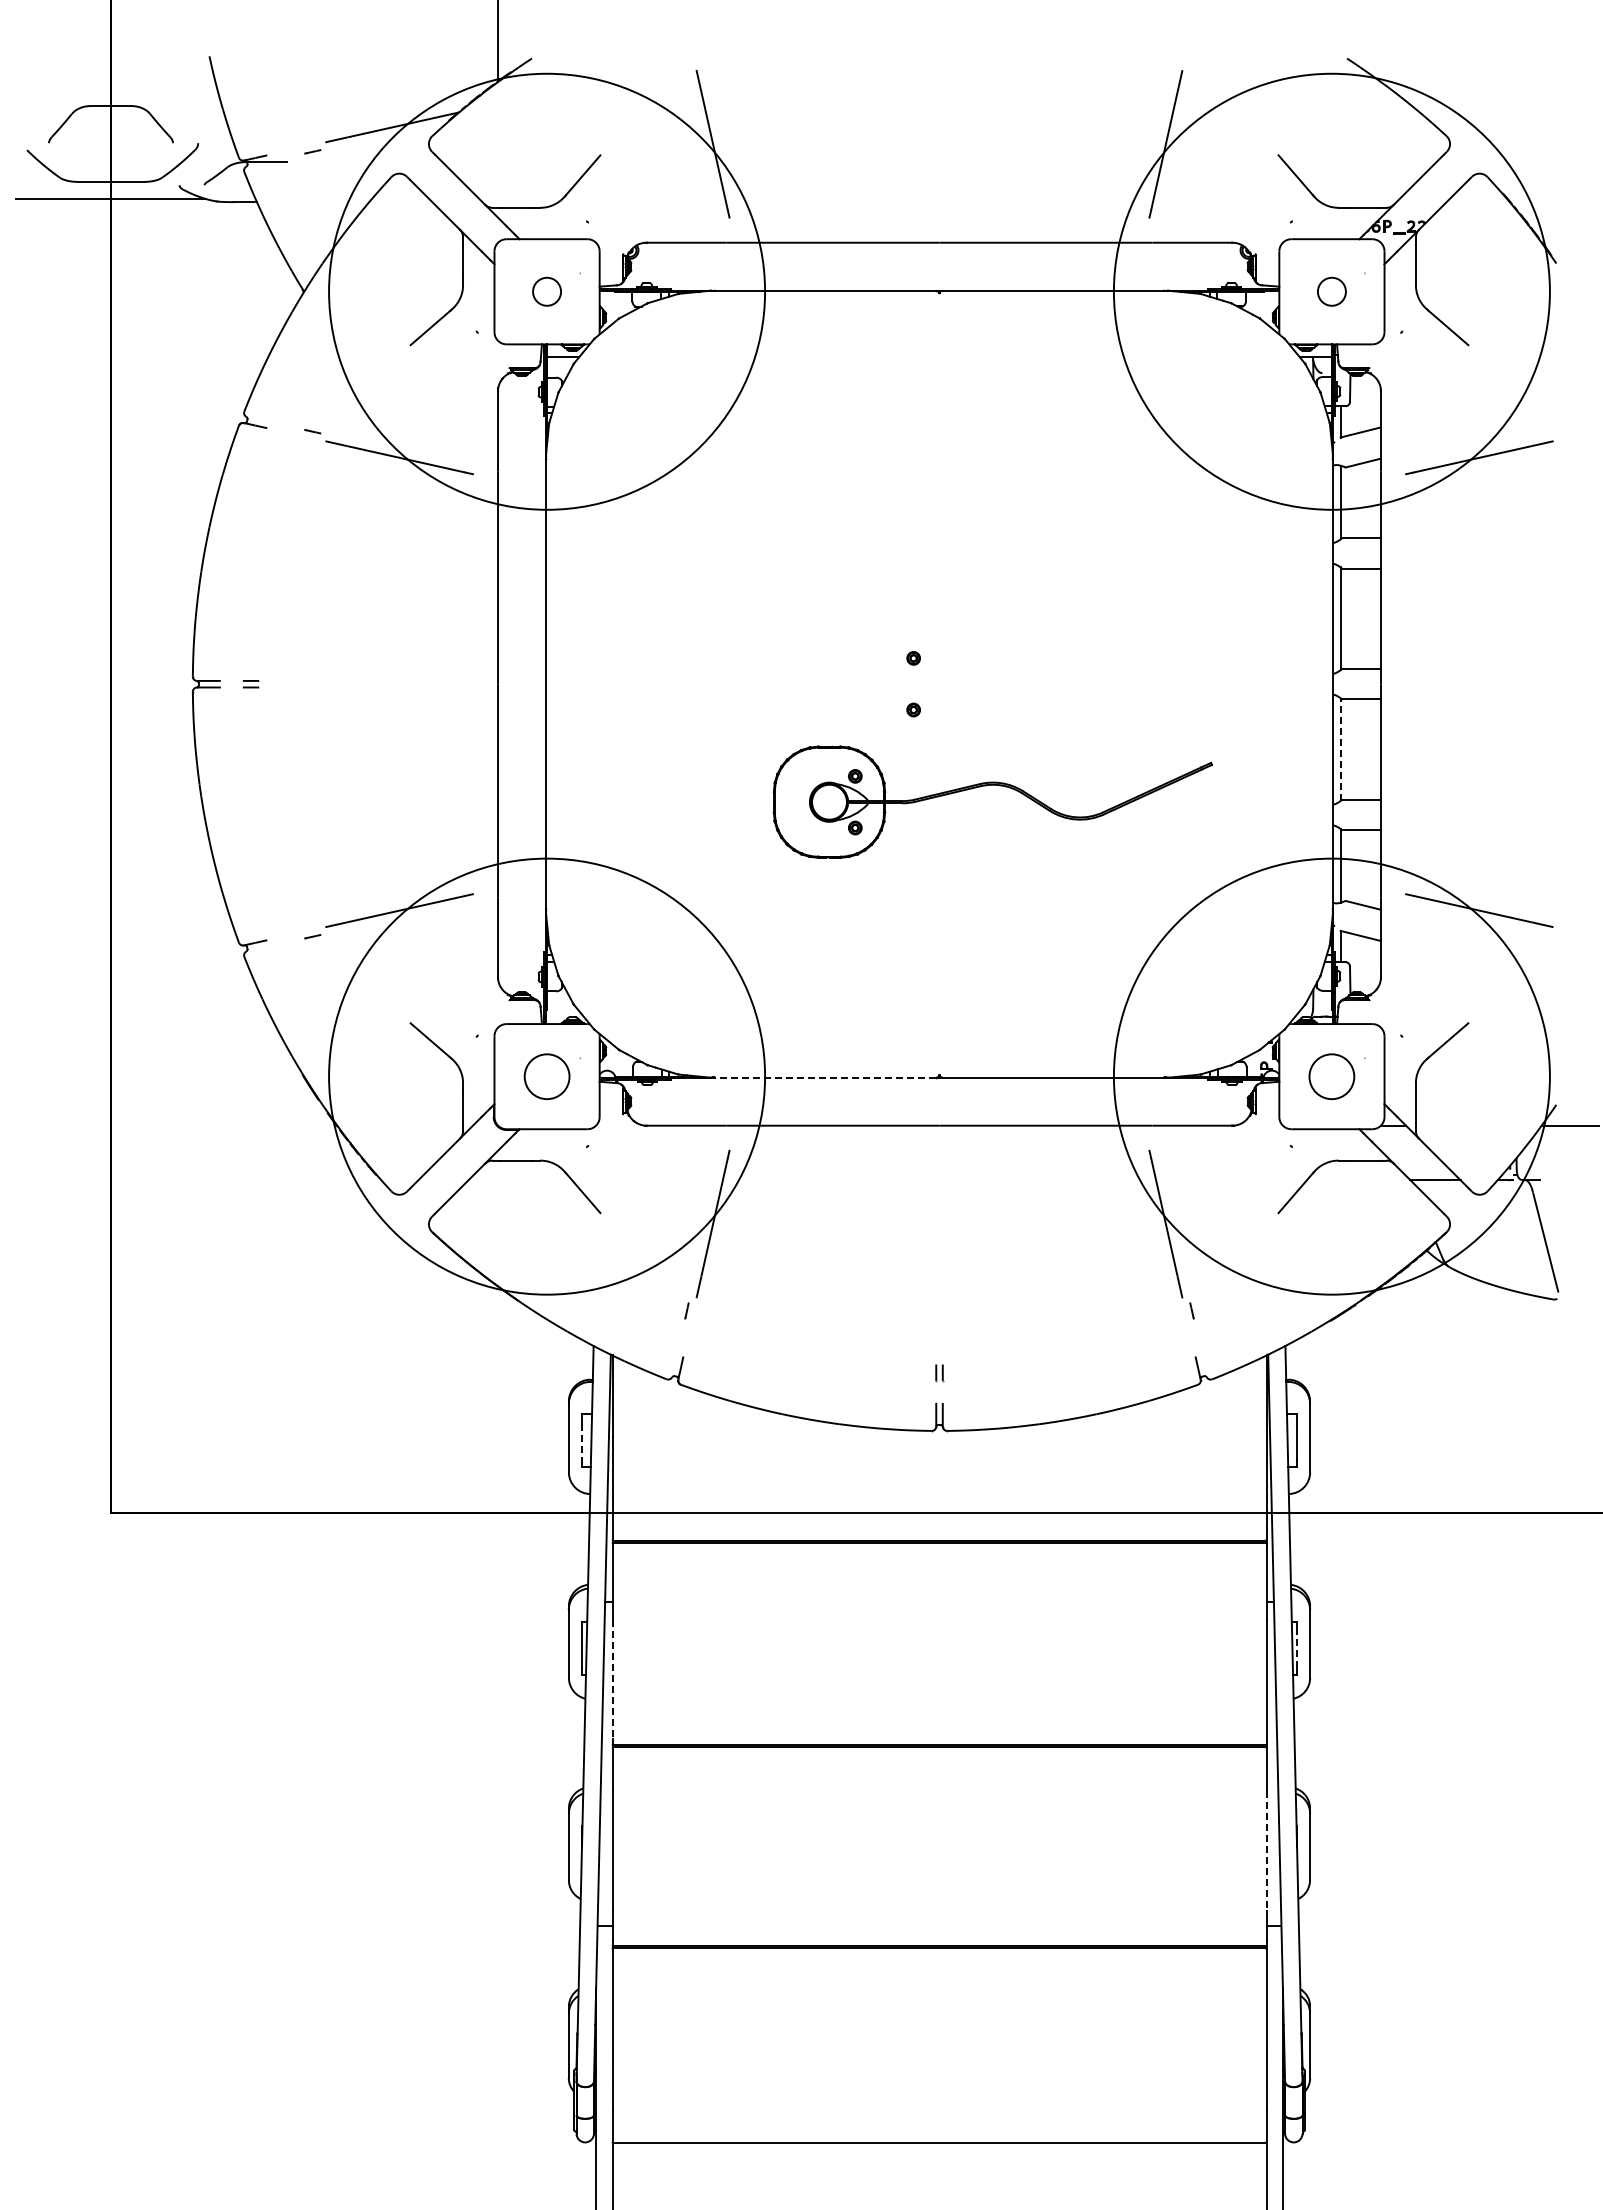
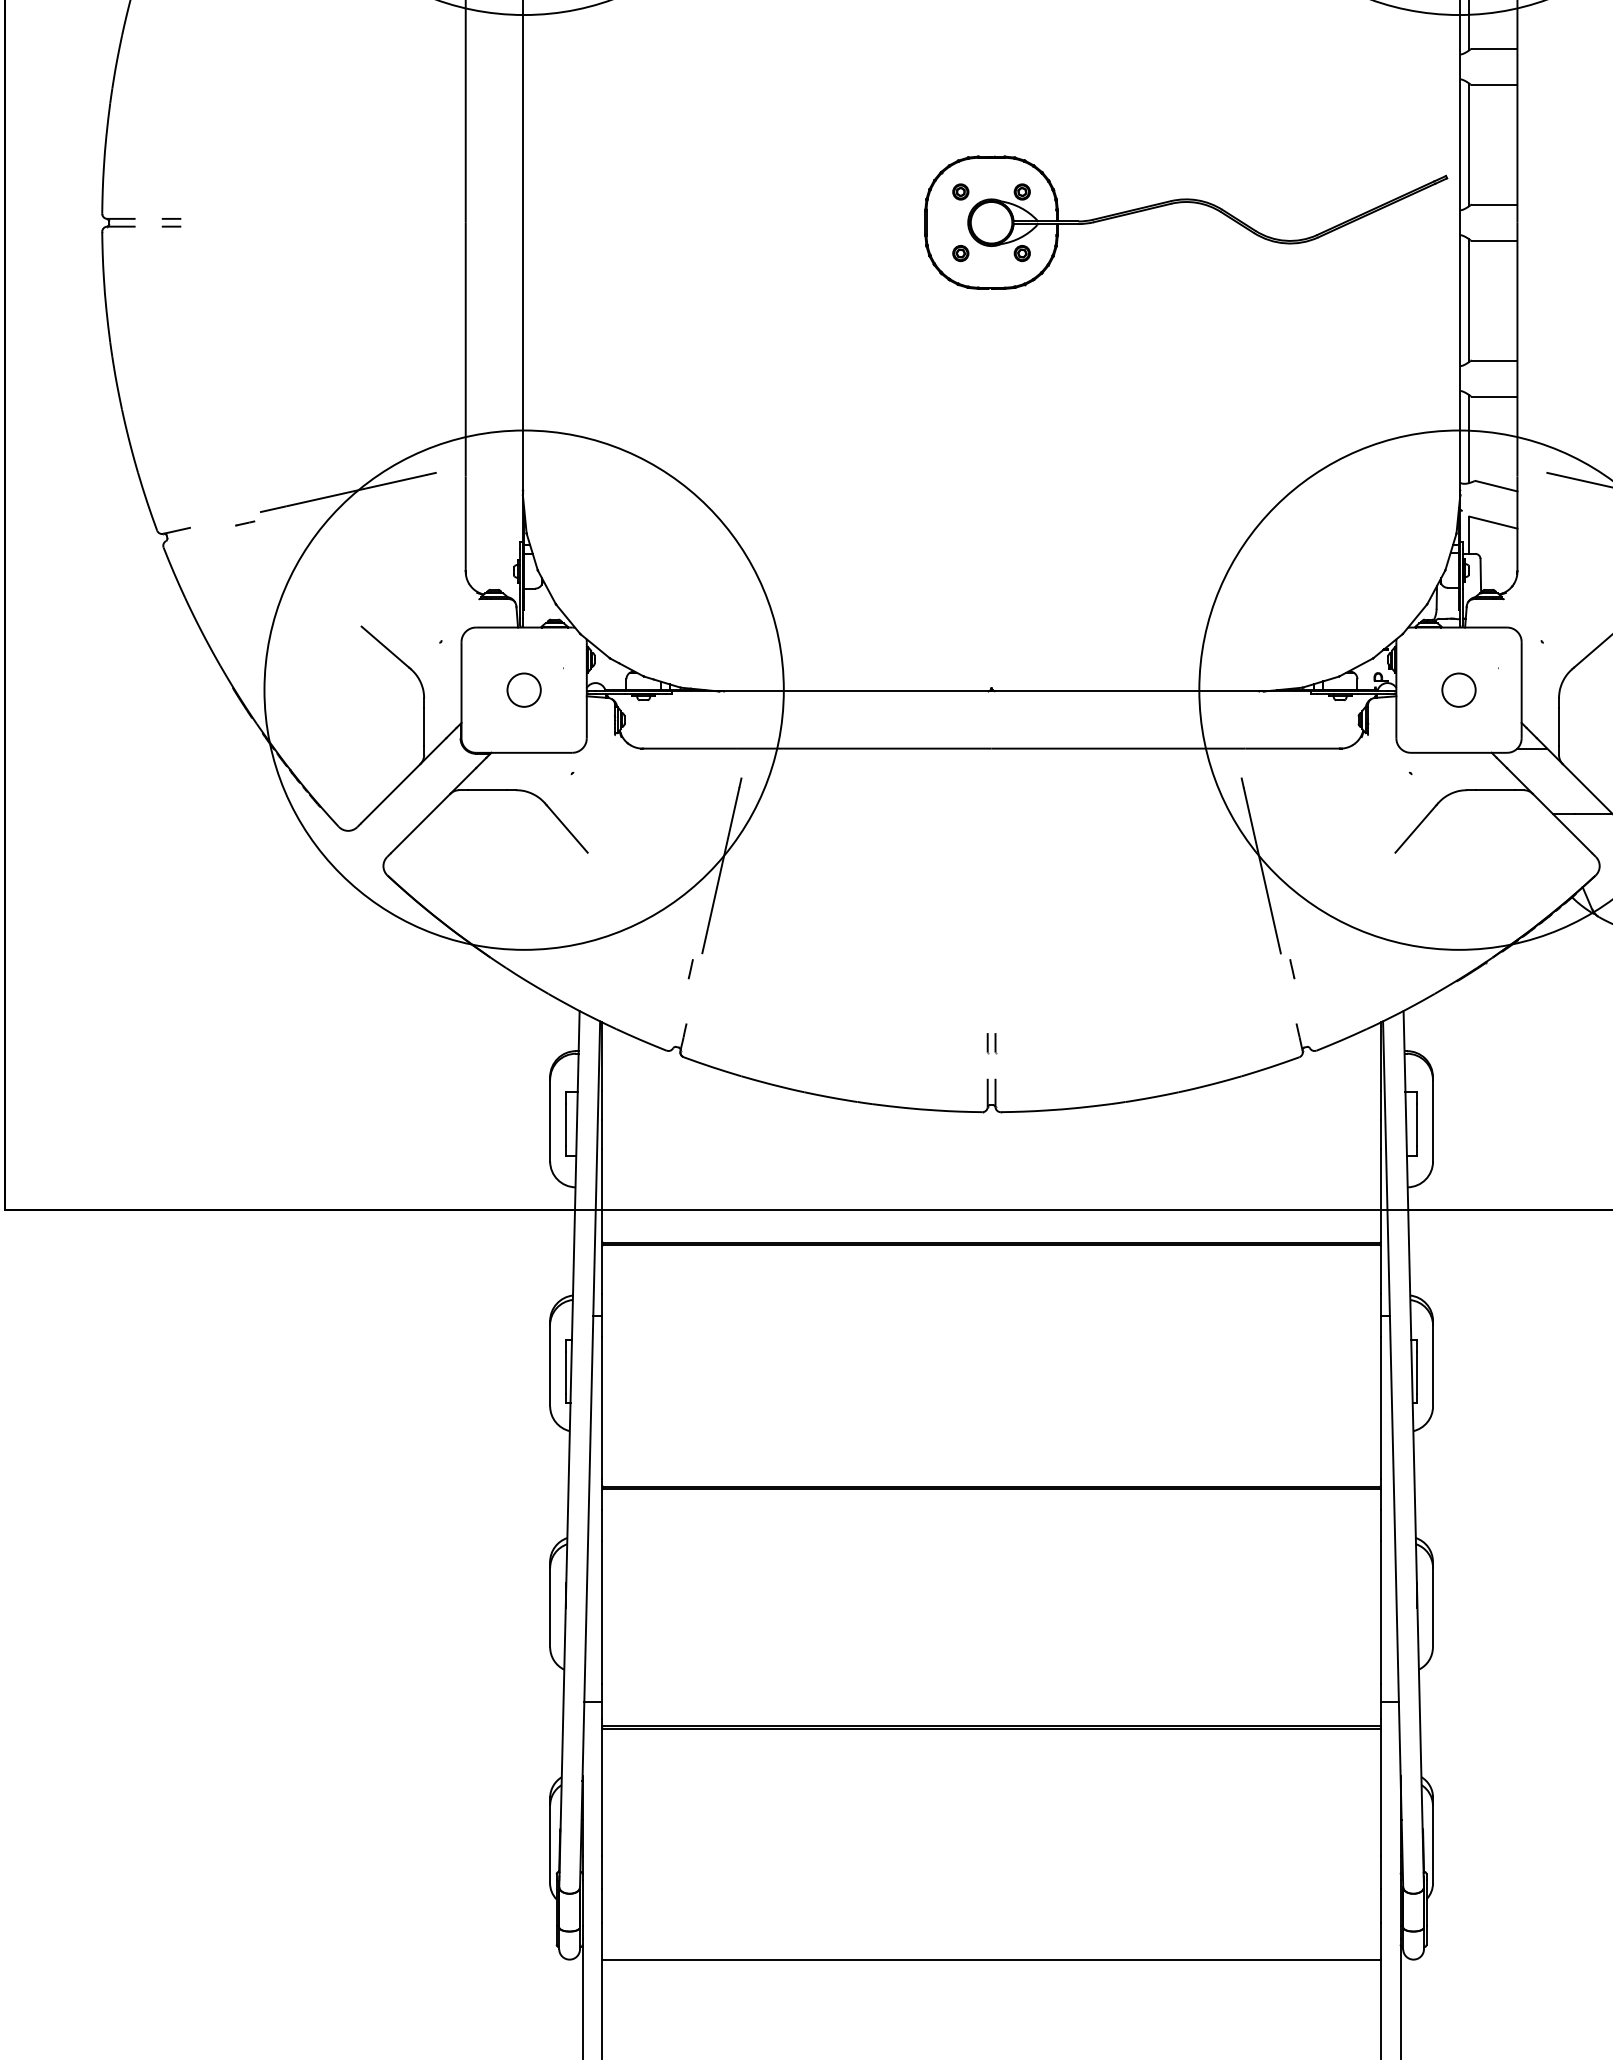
line: (1340, 749) -> (1469, 300), dashed -> solid
part: (992, 785) -> (1185, 202), moved
circle: (546, 1076) -> (523, 690), size x0.62
circle: (1331, 1076) -> (1458, 690), size x0.62
line: (825, 1077) -> (855, 691), dashed -> solid
line: (581, 1441) -> (565, 1124), dashed -> solid
line: (1297, 1650) -> (1417, 1373), dashed -> solid
line: (612, 1679) -> (602, 1408), dashed -> solid
line: (1266, 1850) -> (1381, 1611), dashed -> solid

